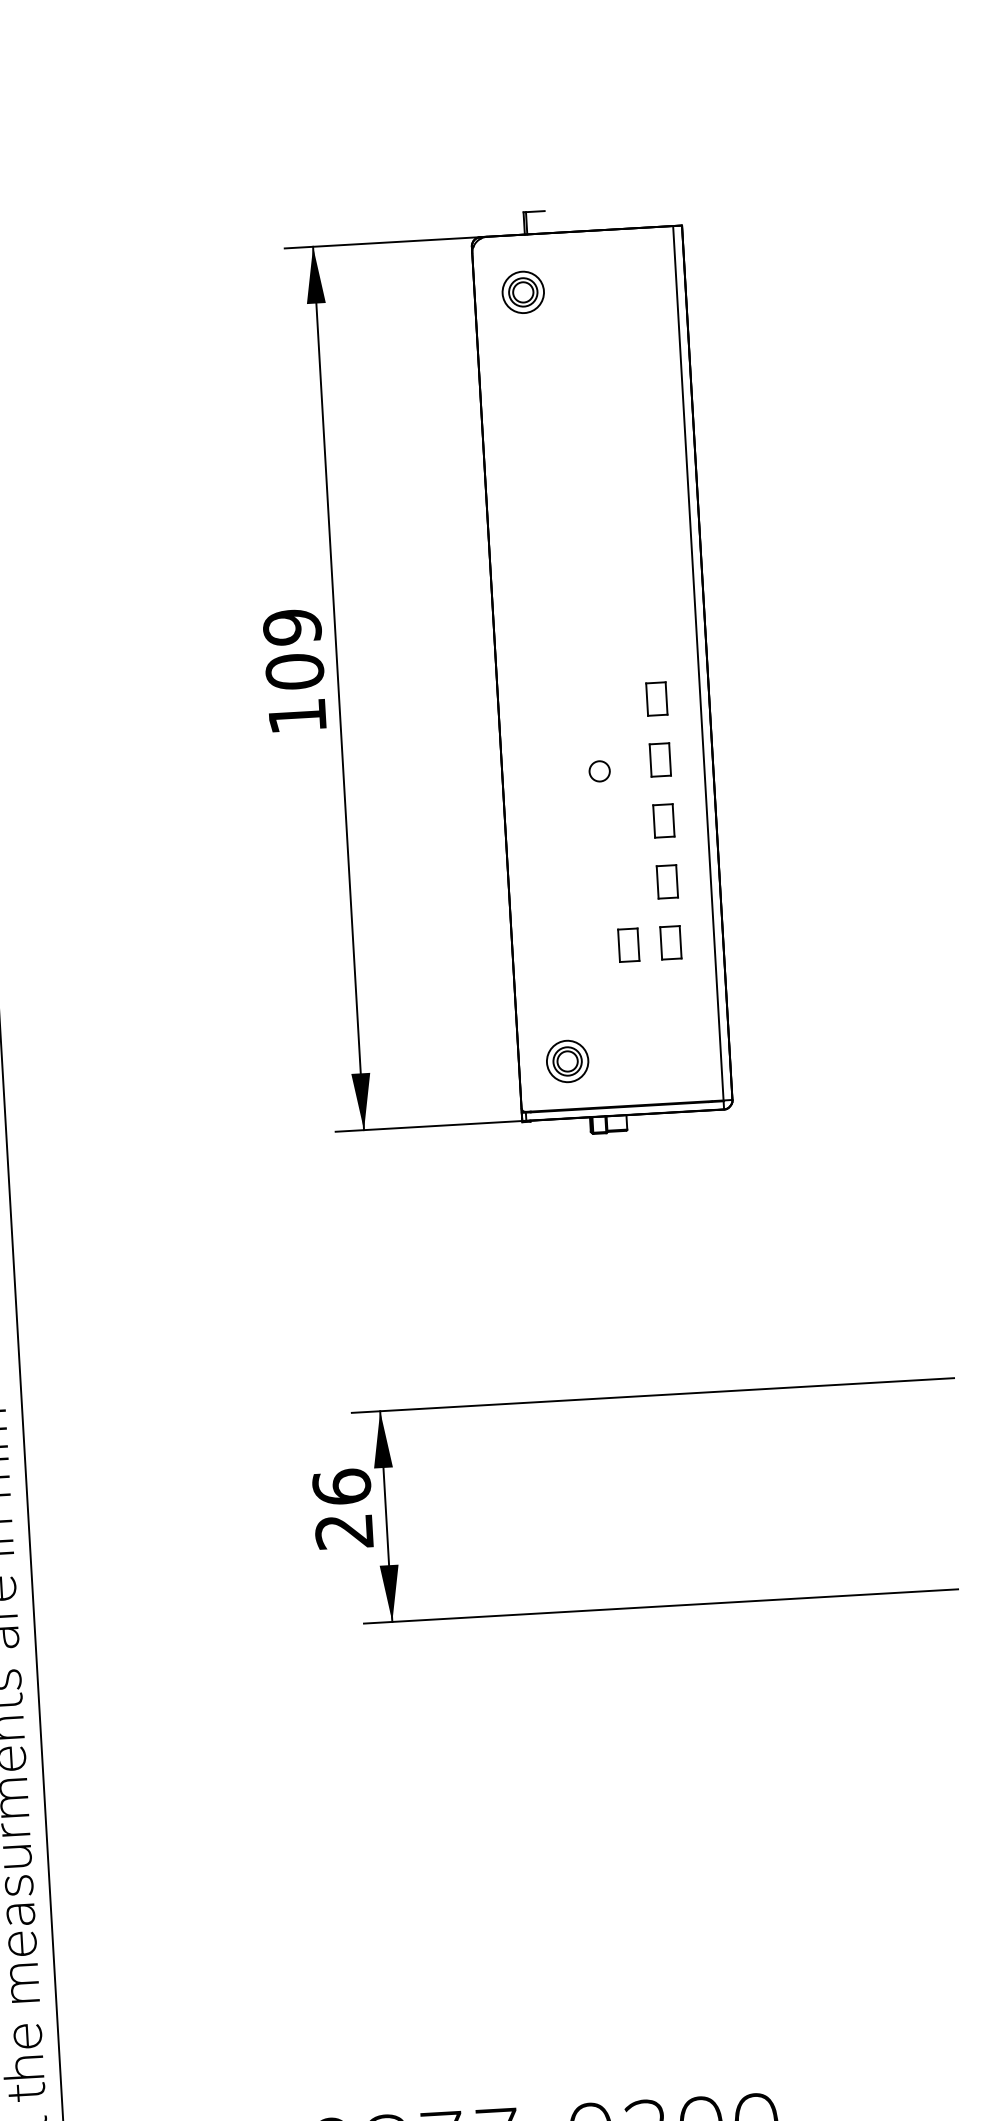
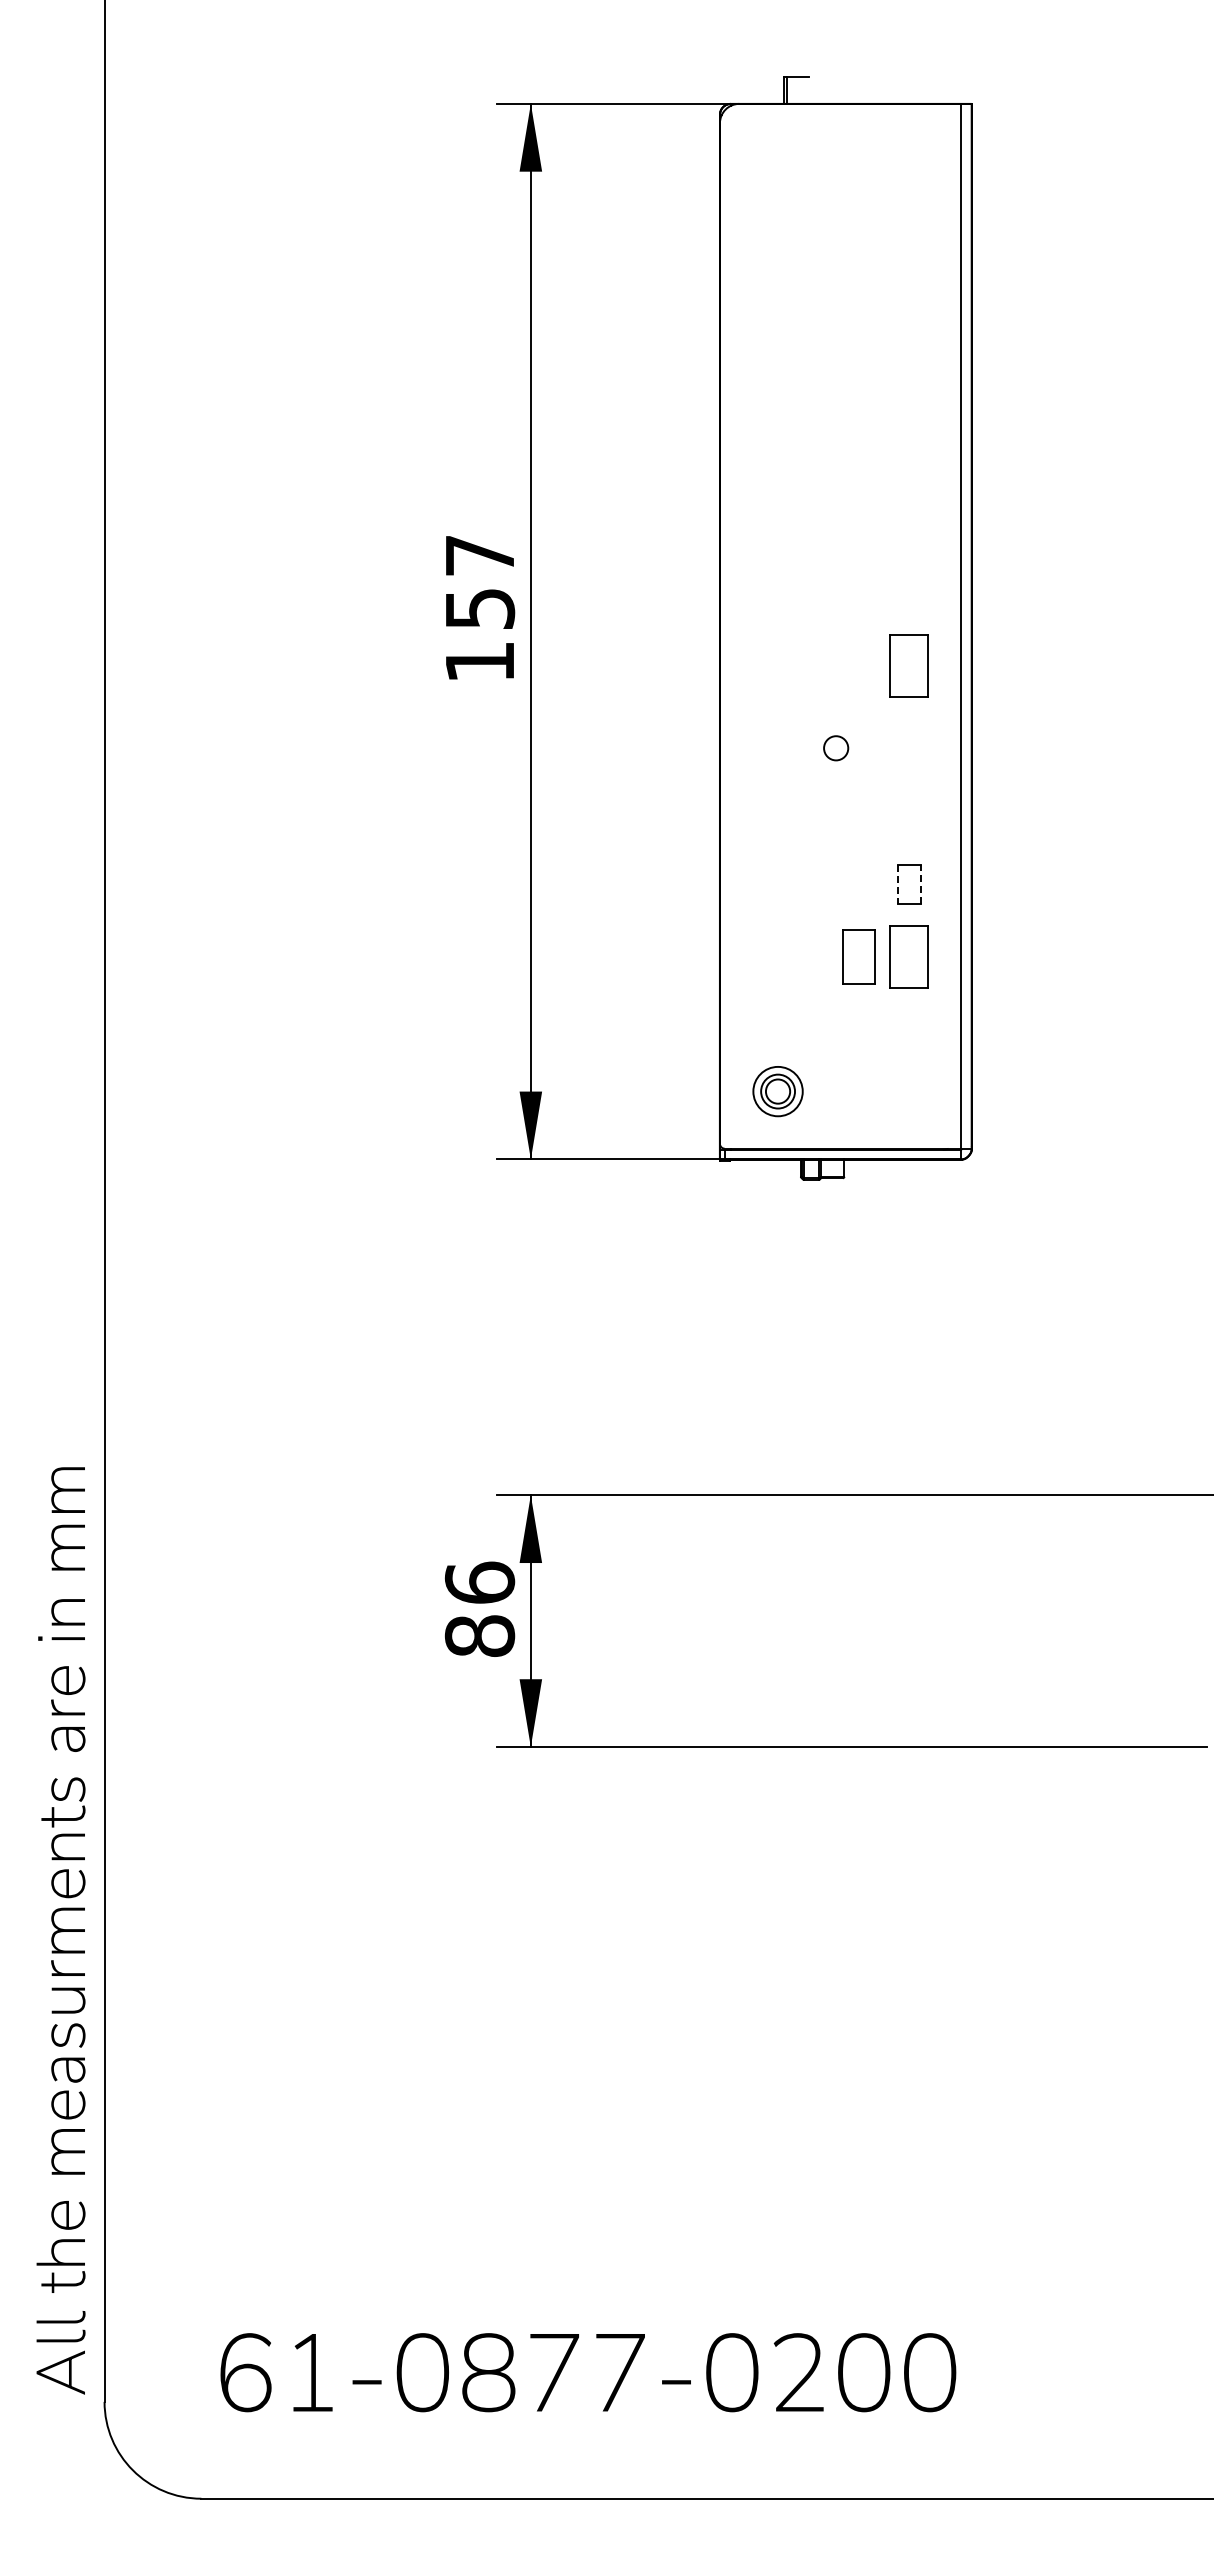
part: (522, 292) -> (777, 172), removed
text: (294, 648) -> (480, 581), 109 -> 157
part: (657, 698) -> (909, 665), size x1.6
part: (660, 759) -> (909, 738), removed
part: (664, 820) -> (909, 811), removed
line: (676, 881) -> (920, 884), solid -> dashed
line: (657, 883) -> (897, 885), solid -> dashed
part: (671, 942) -> (909, 957), size x1.6
part: (628, 945) -> (858, 957), size x1.4
text: (344, 1531) -> (479, 1635), 26 -> 86

